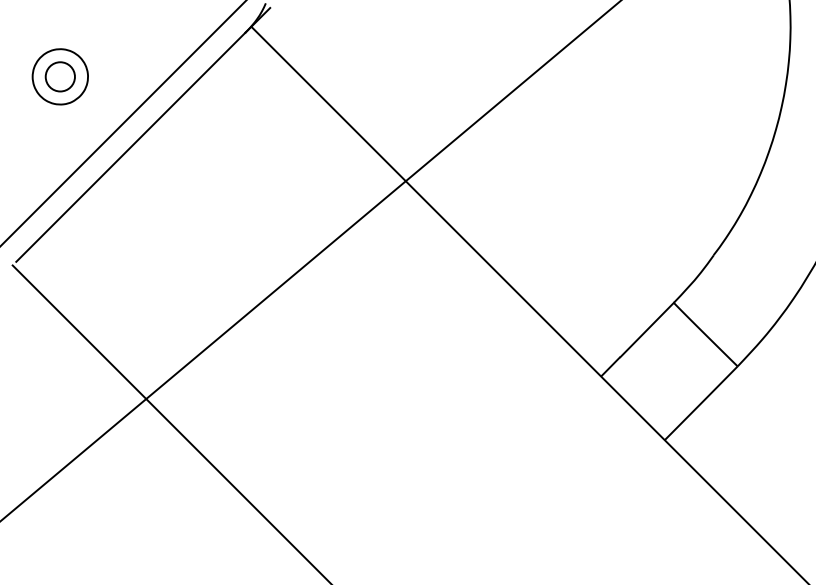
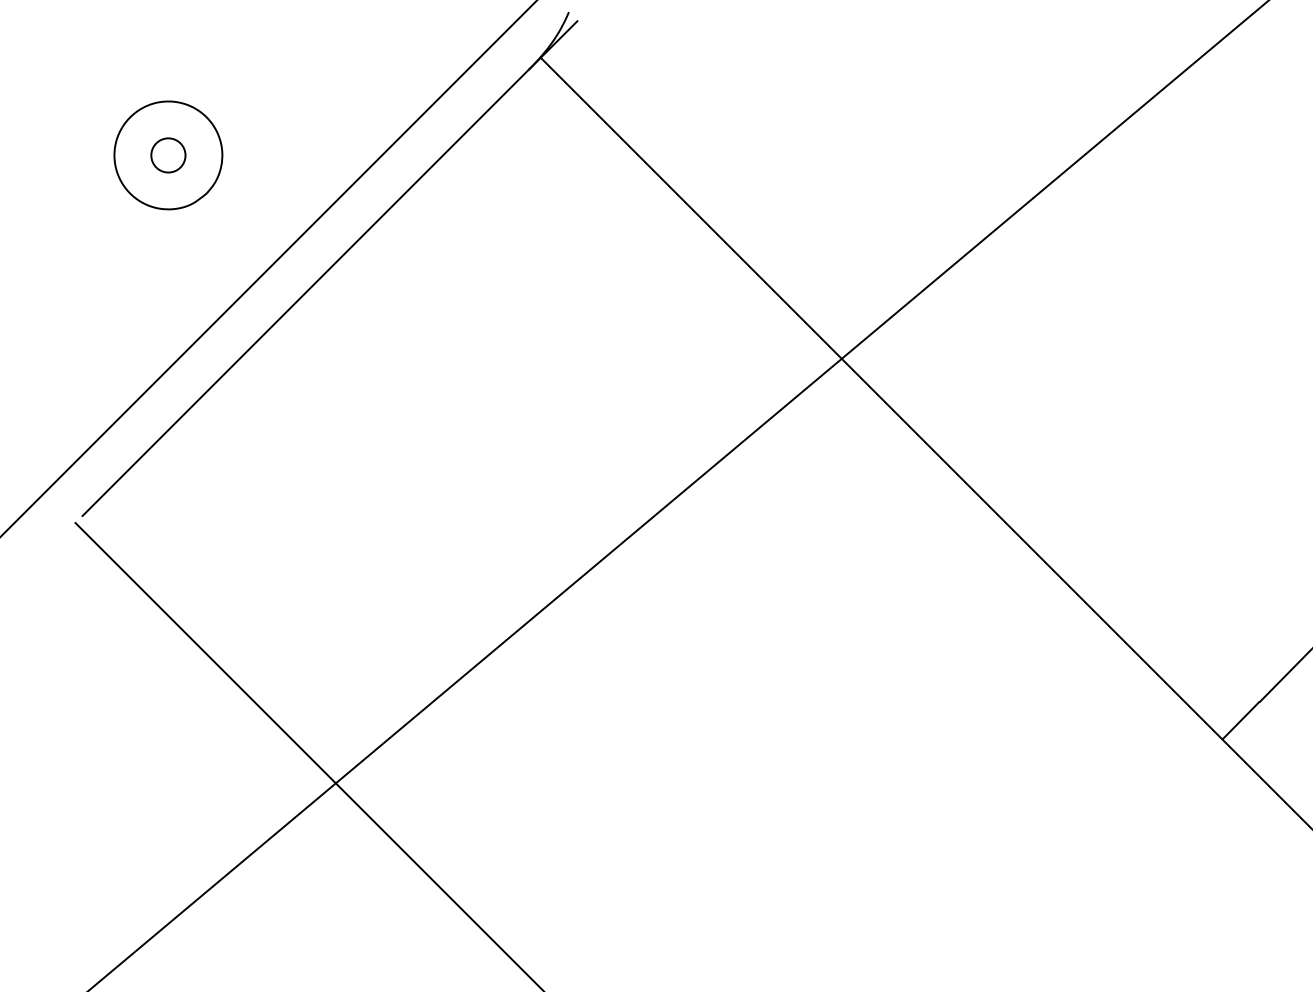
circle: (59, 76) -> (166, 154), size x0.6

